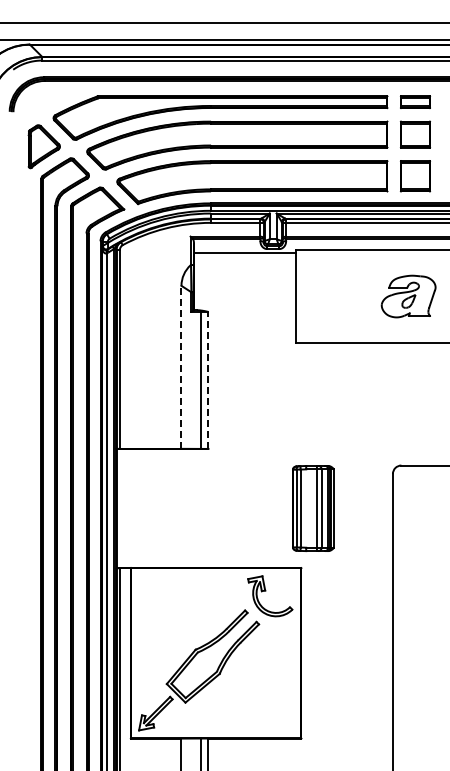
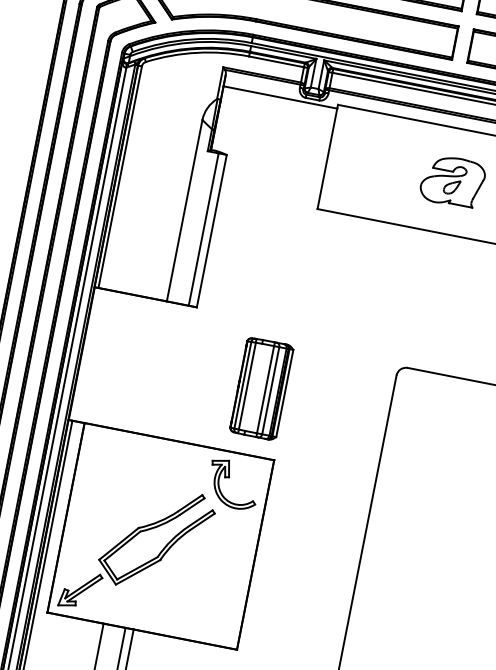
line: (181, 366) -> (184, 209), dashed -> solid
line: (208, 380) -> (211, 231), dashed -> solid
part: (313, 508) -> (261, 388), moved

